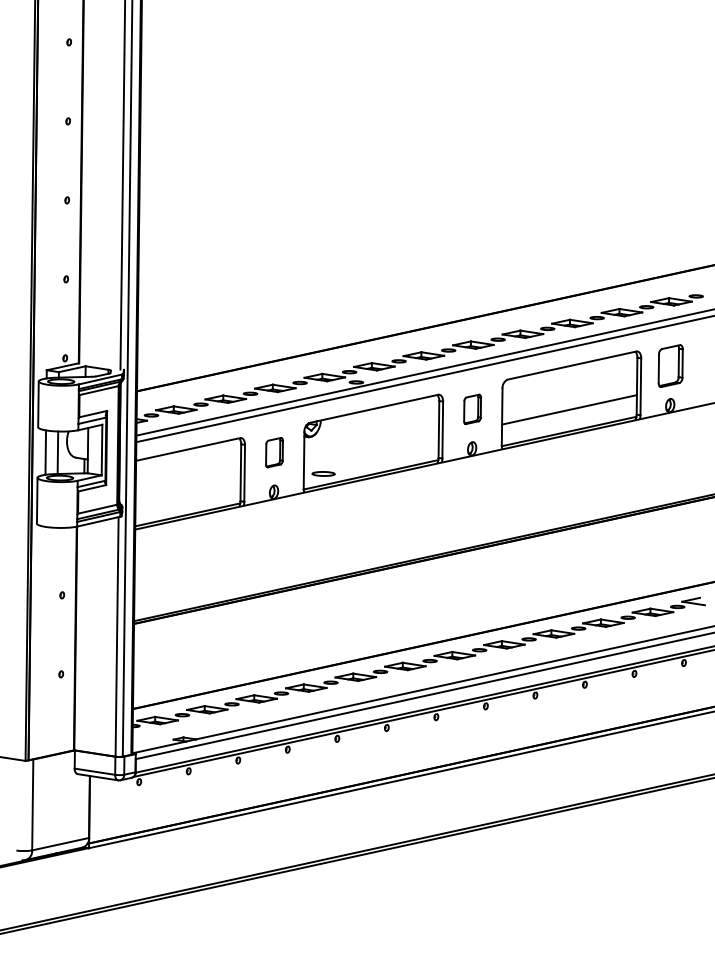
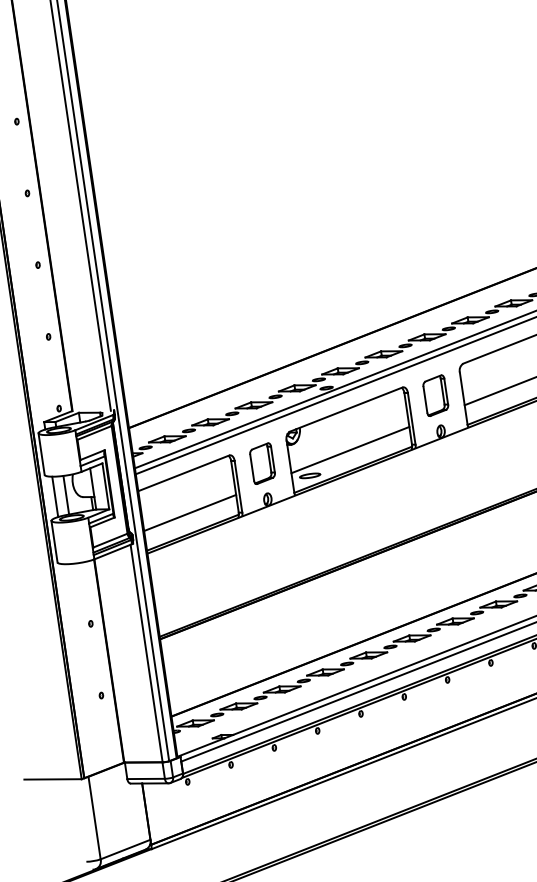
part: (472, 409) -> (435, 395), size x1.43
part: (274, 452) -> (262, 463), size x1.43
line: (370, 452) -> (349, 449), added
line: (187, 492) -> (189, 512), added

